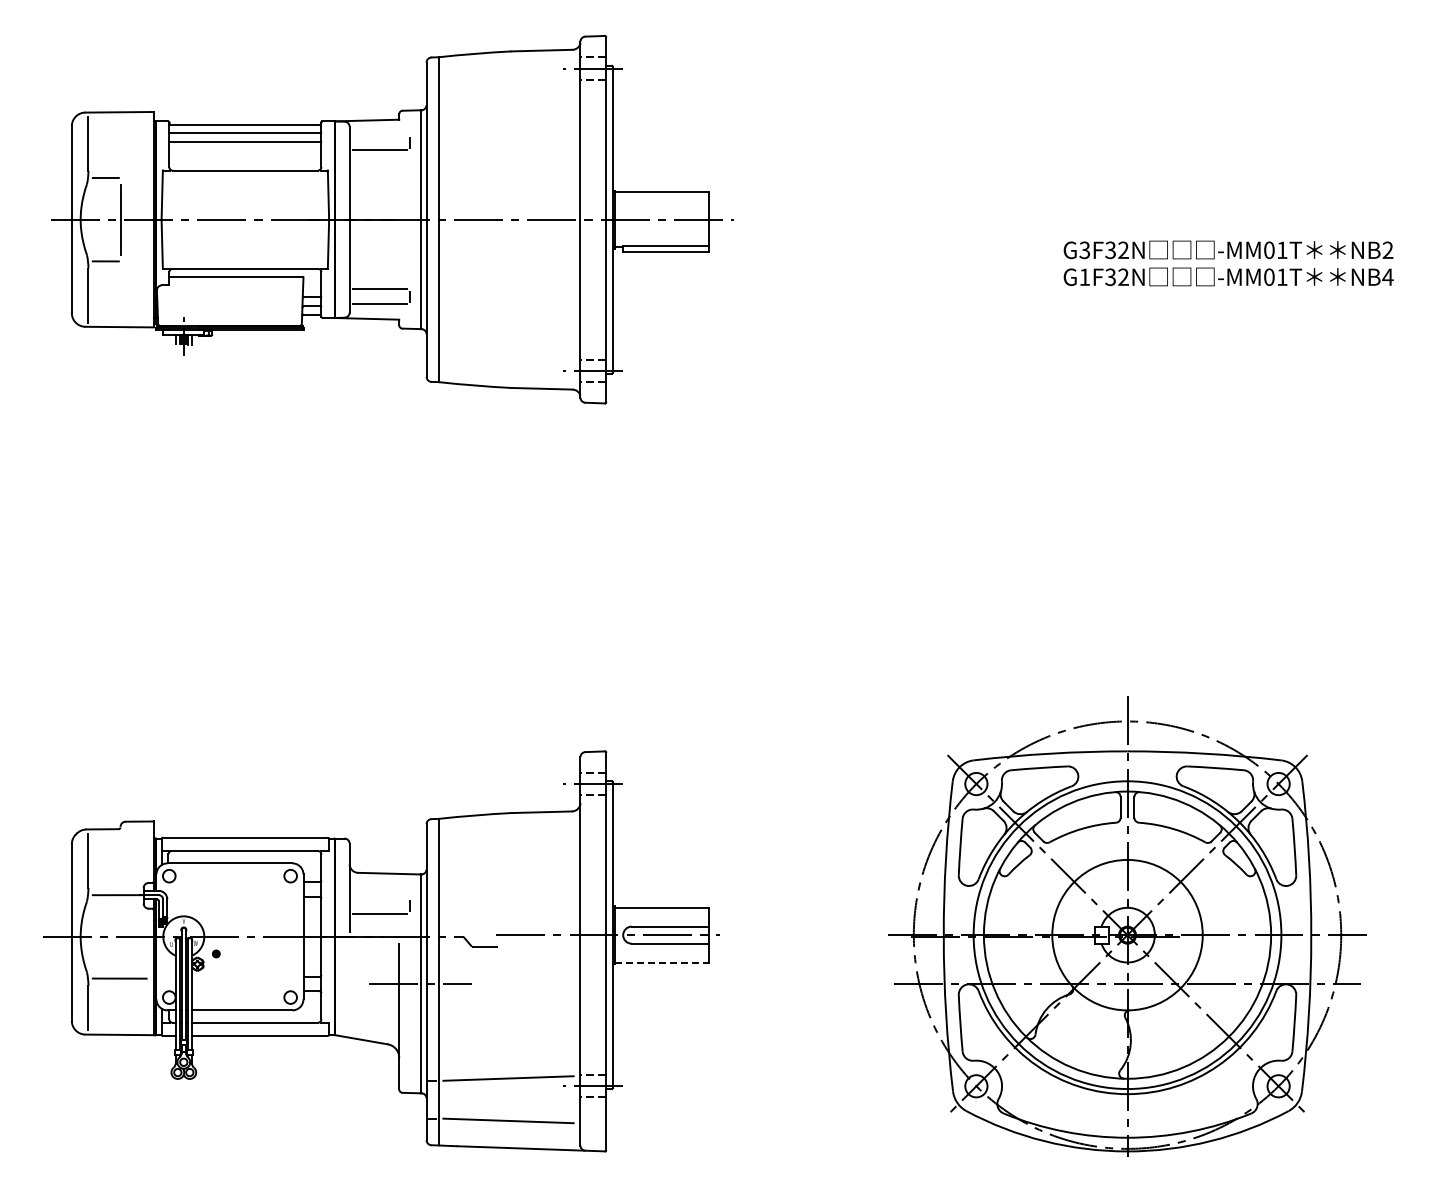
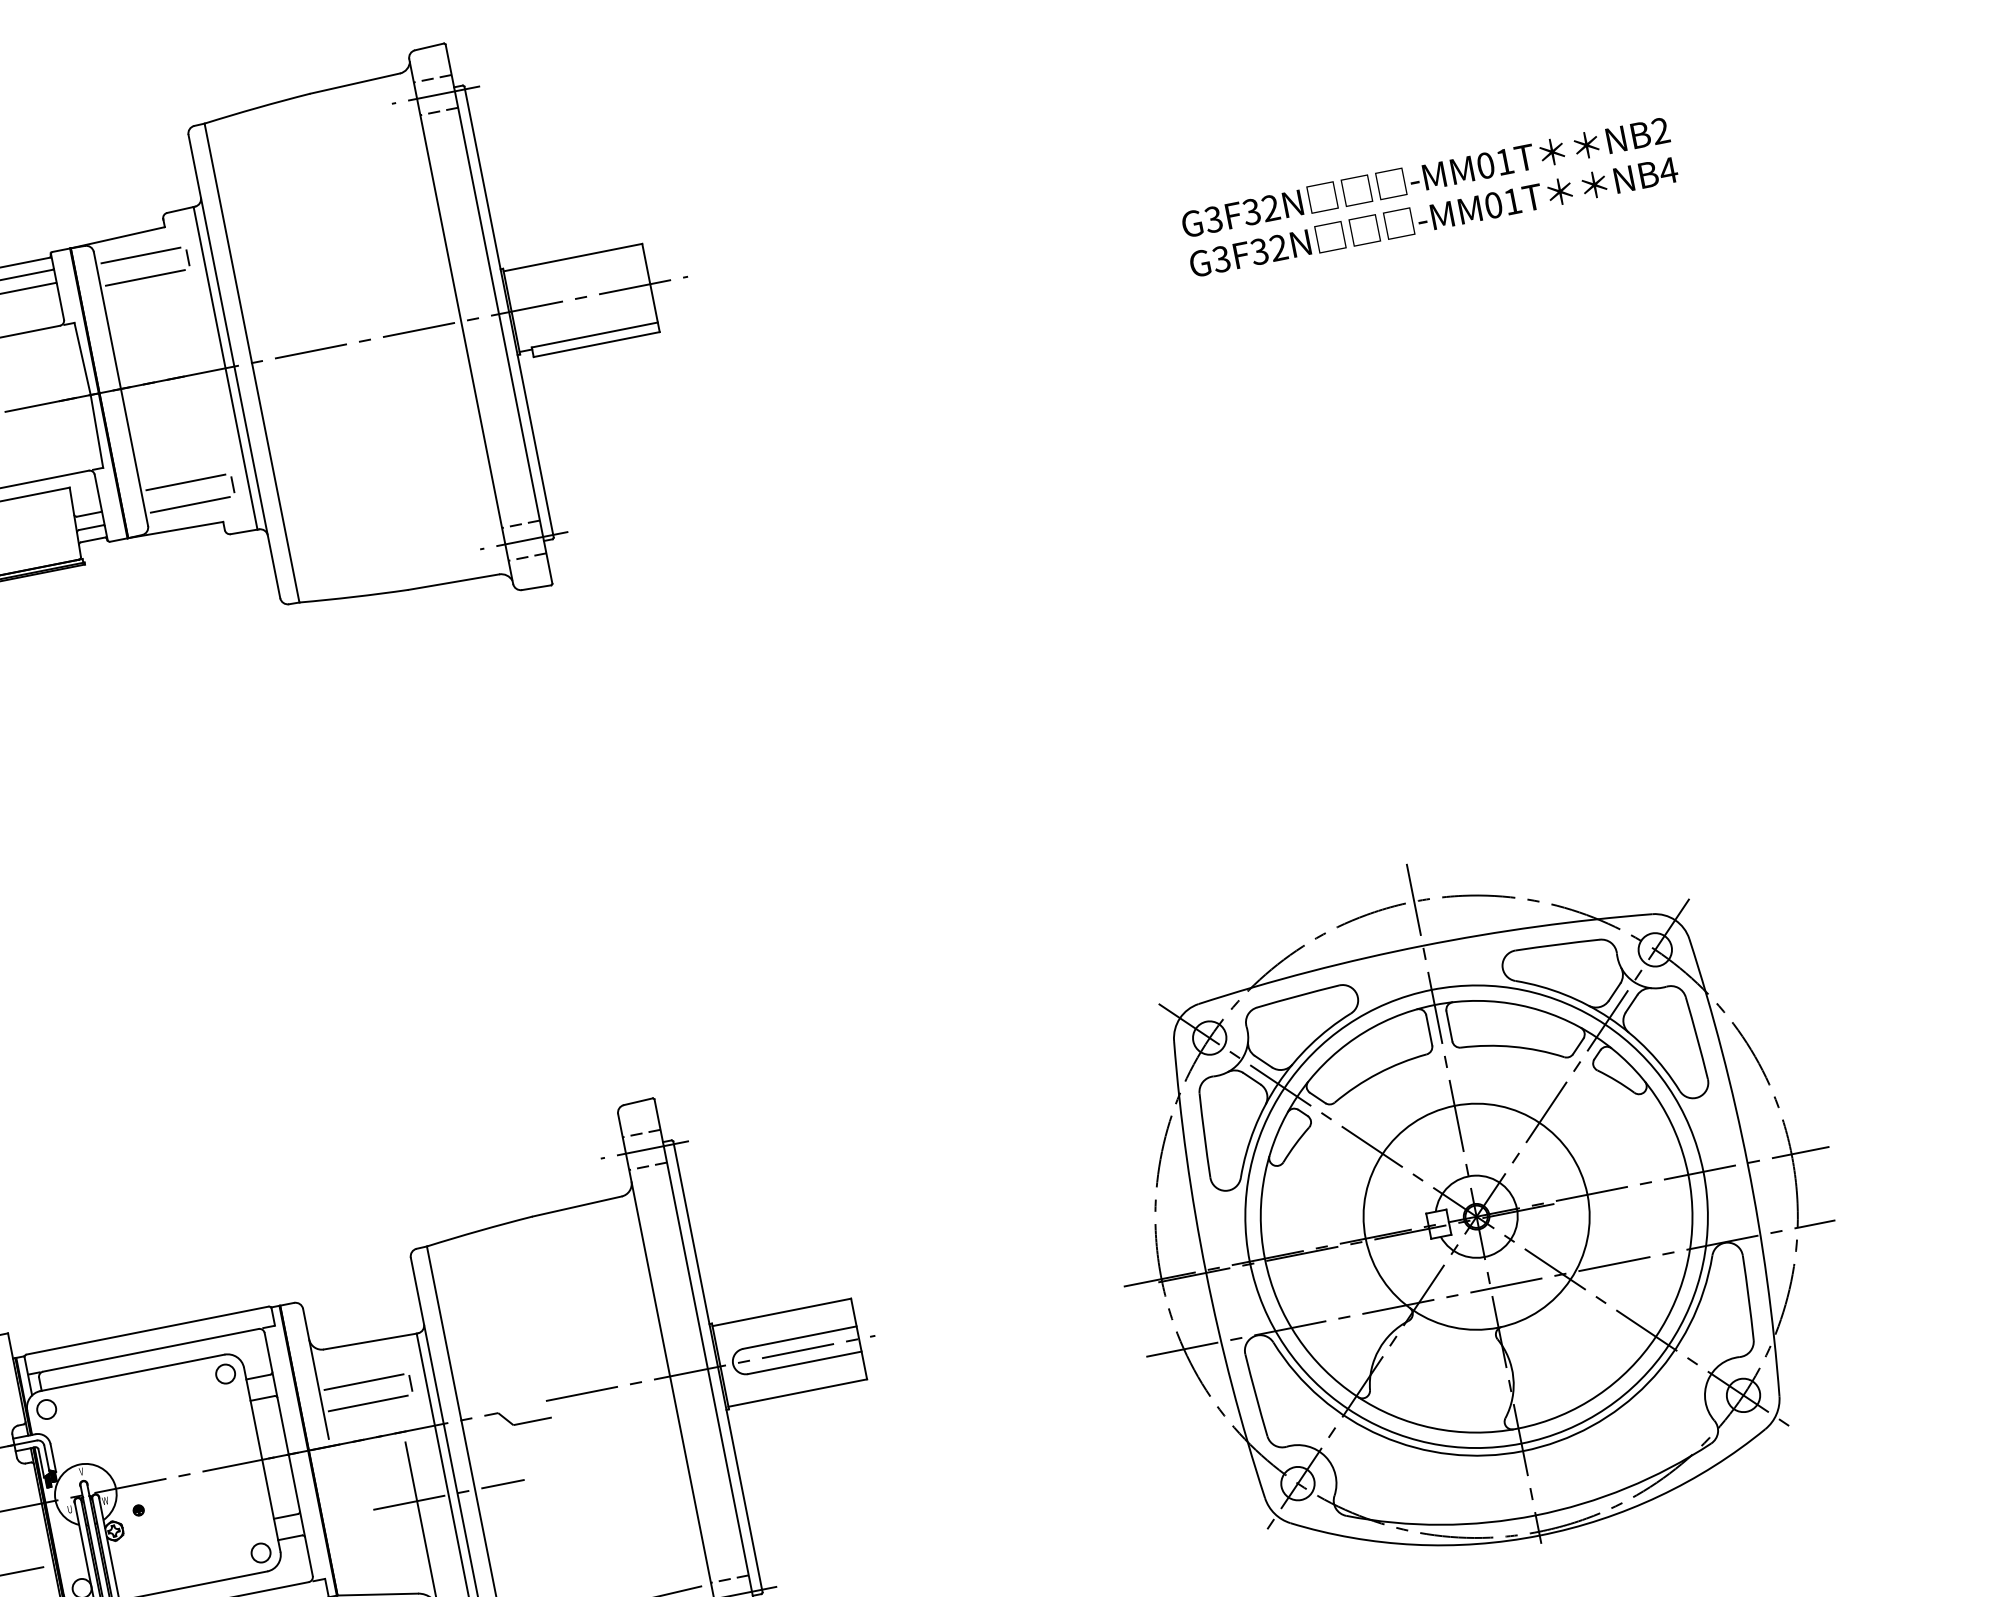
line: (379, 135) -> (140, 256), added
text: (1084, 277) -> (1221, 259), G1F32N -> G3F32N
line: (379, 899) -> (363, 1382), added
line: (662, 962) -> (799, 1392), dashed -> solid

